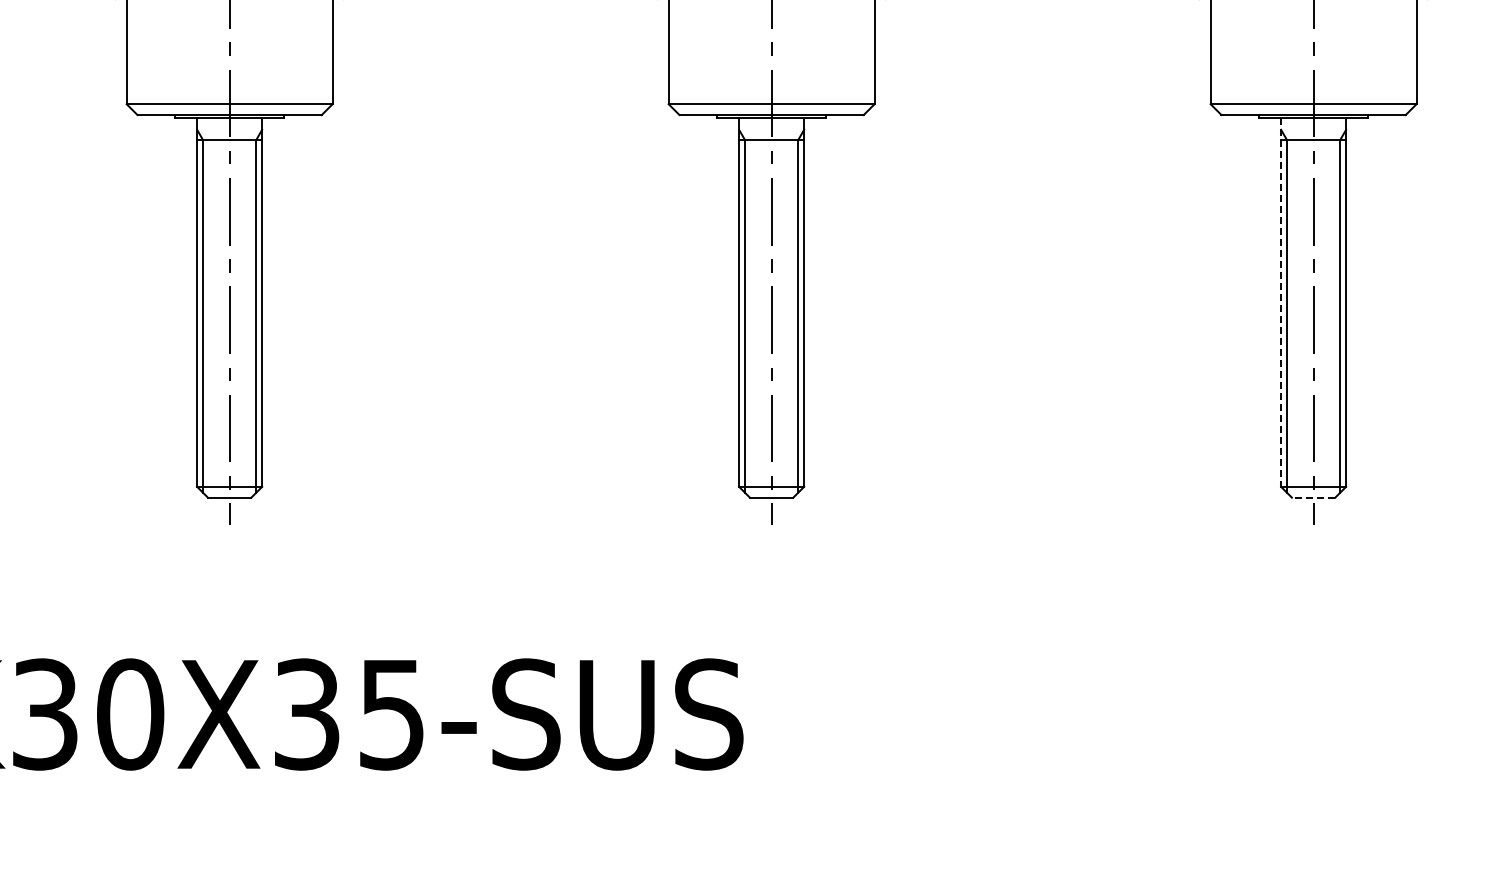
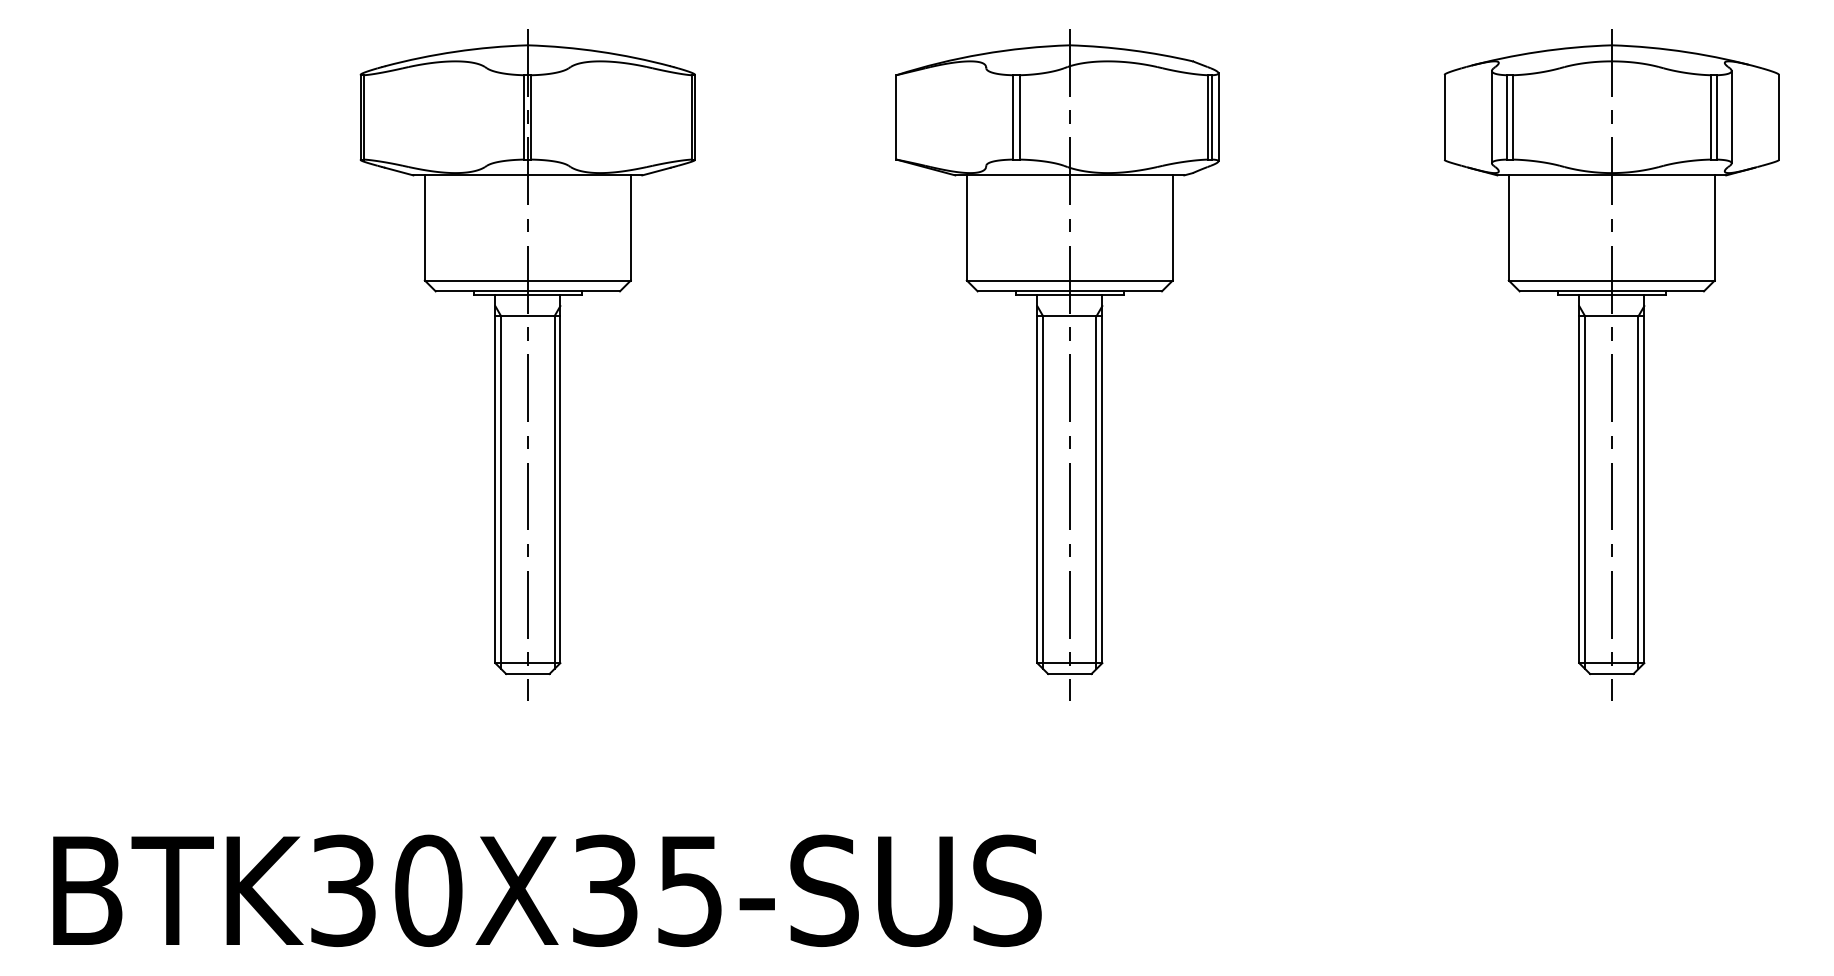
line: (1281, 303) -> (1579, 479), dashed -> solid
line: (1313, 498) -> (1611, 674), dashed -> solid

